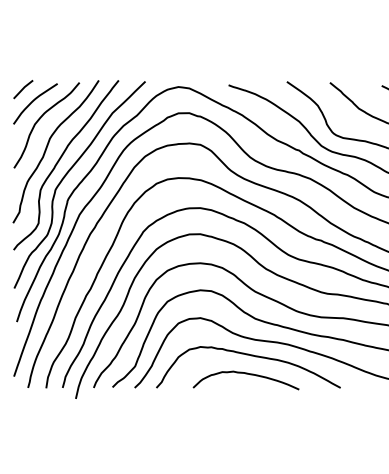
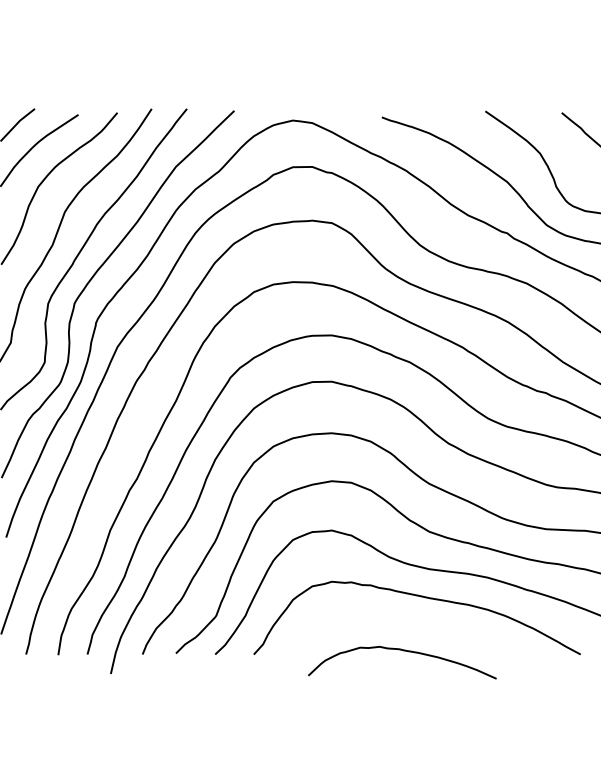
curve: (245, 374) -> (401, 651), moved

